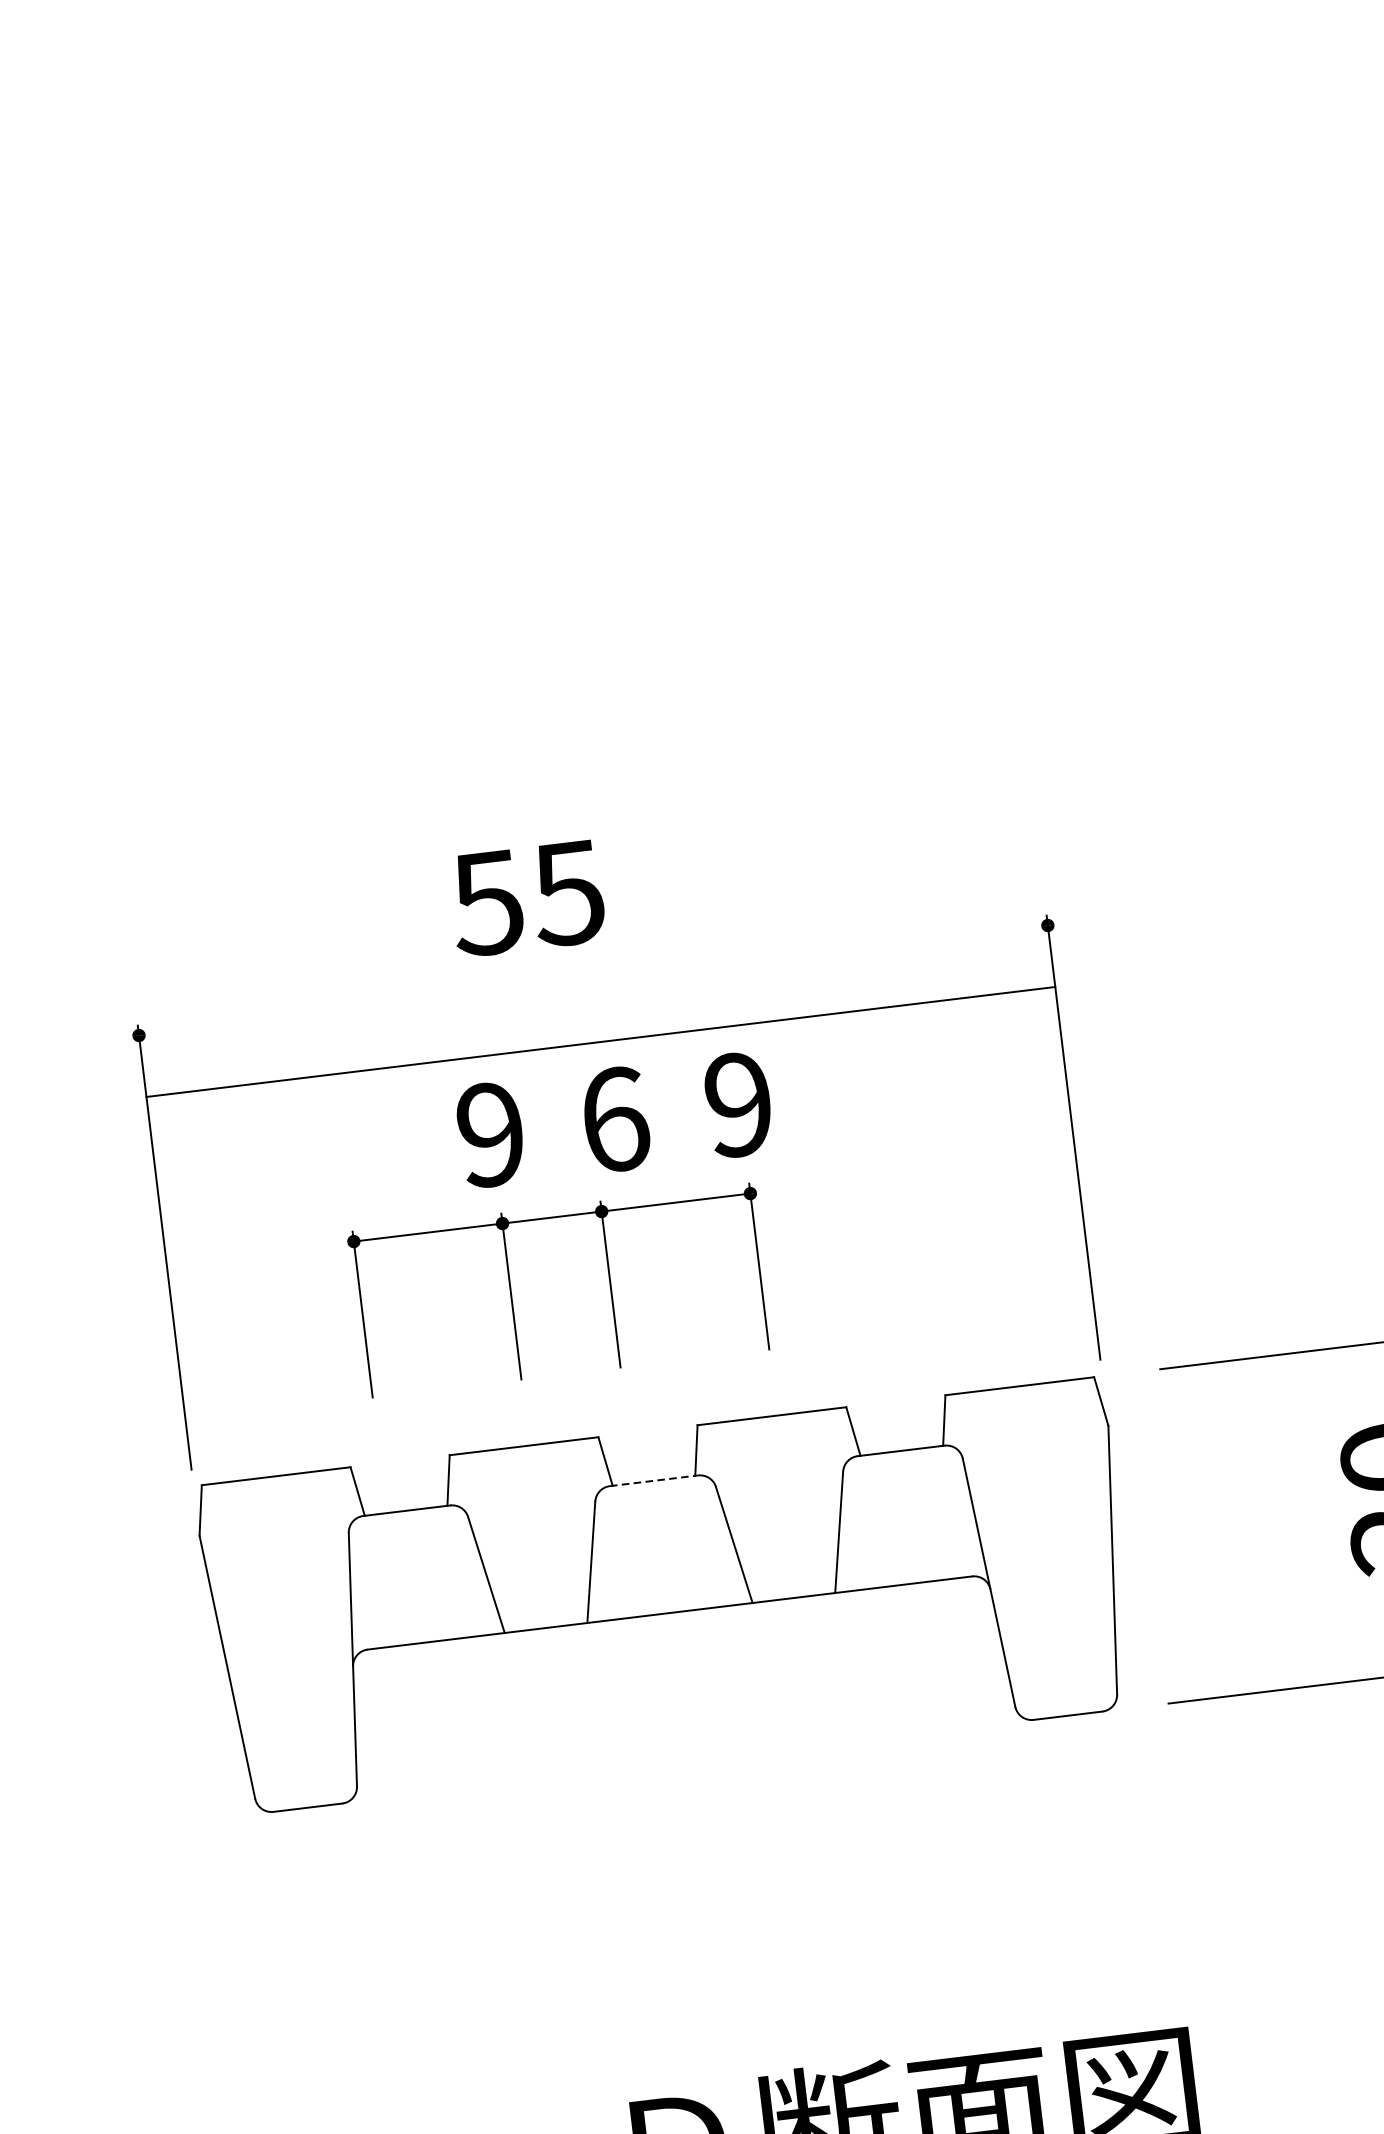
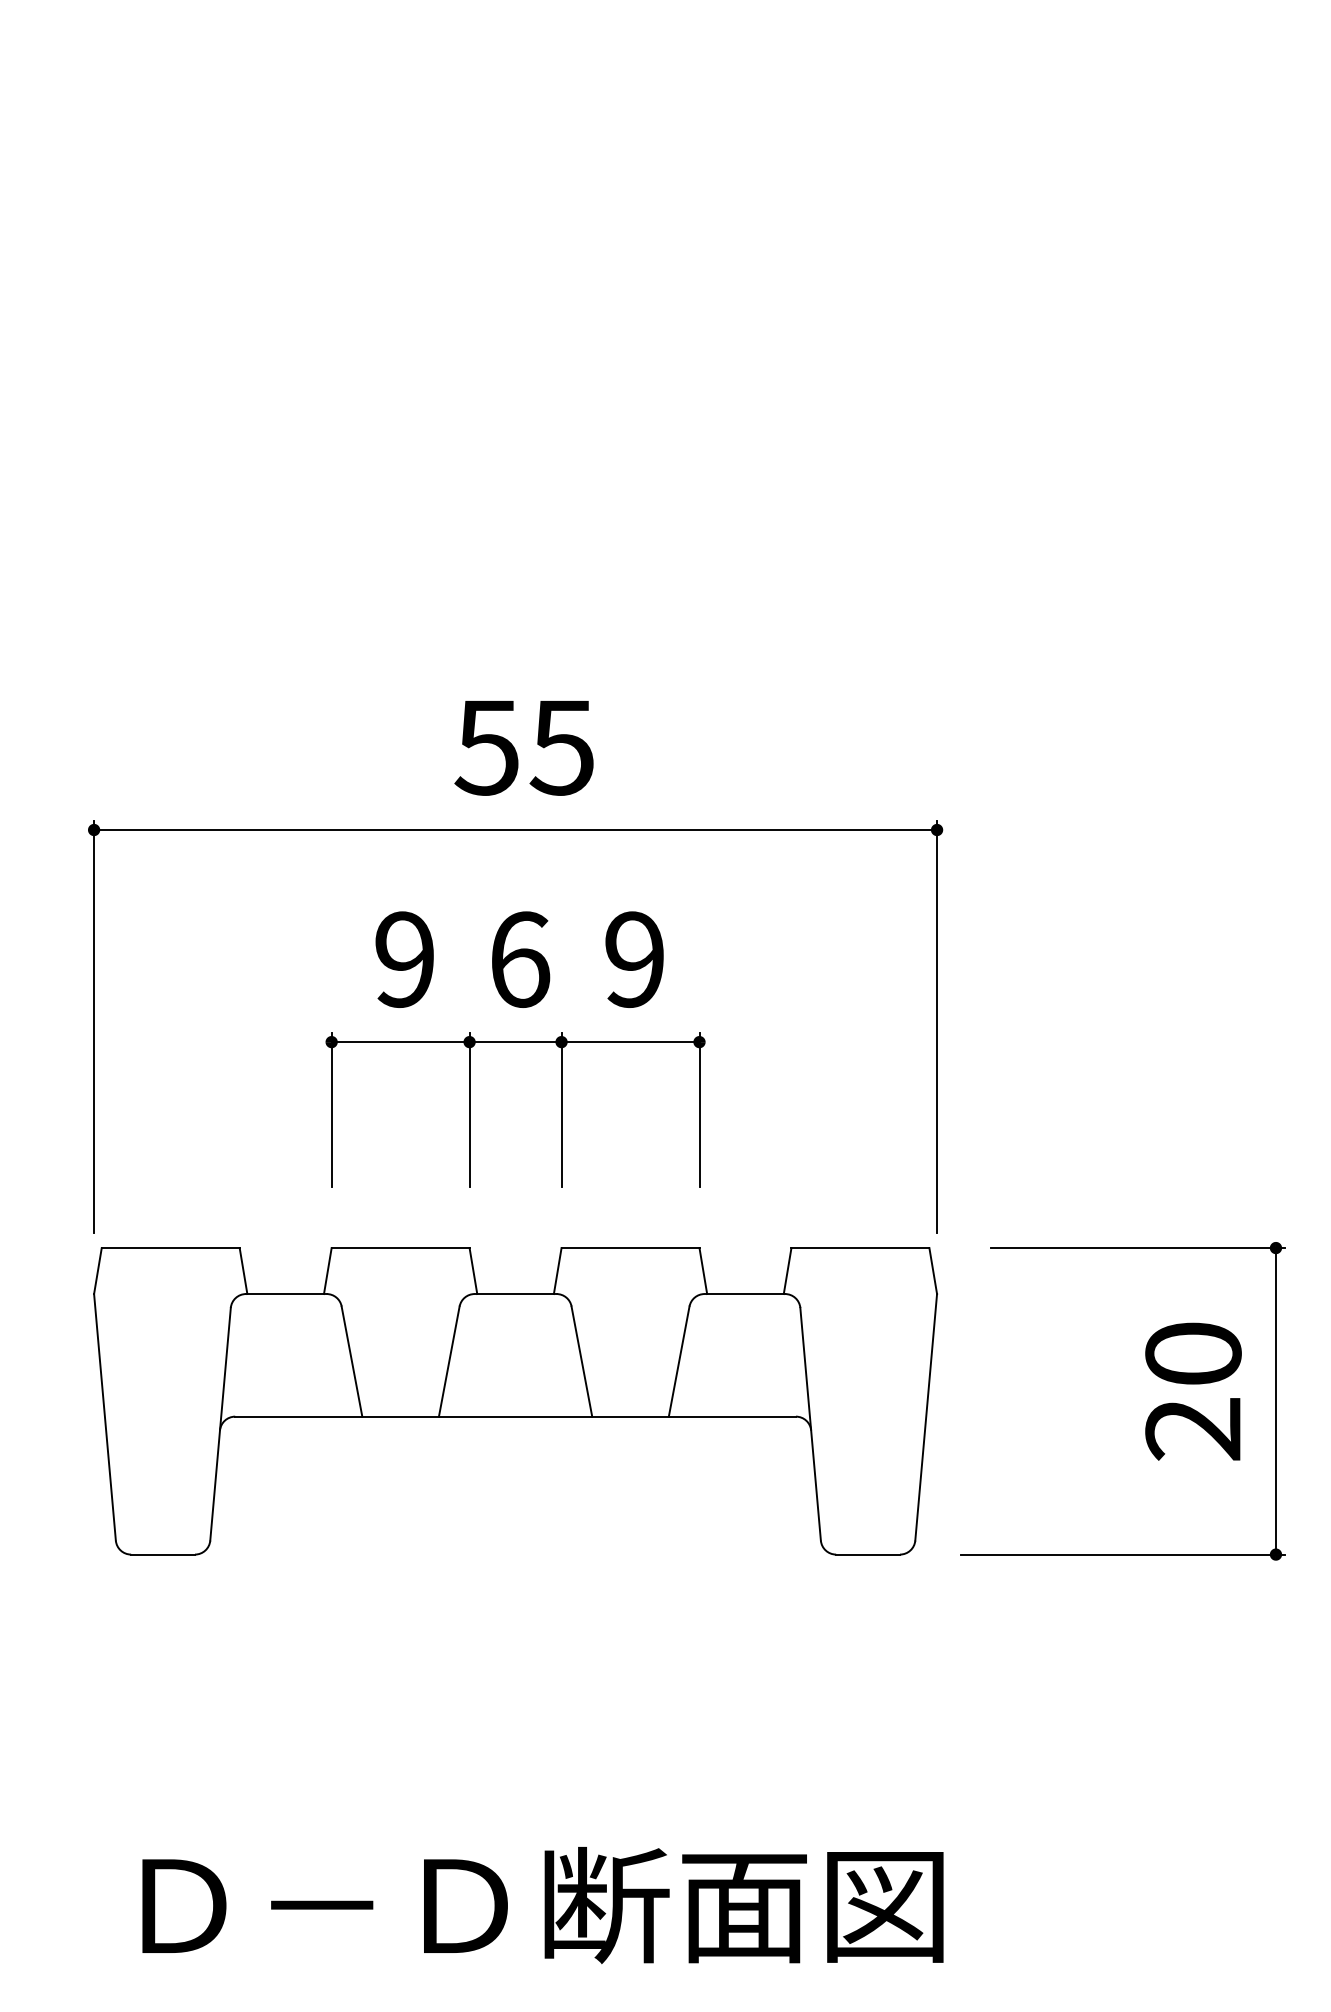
text: (526, 899) -> (523, 748), moved
line: (600, 1042) -> (515, 830), moved
part: (512, 1296) -> (470, 1109), moved
line: (653, 1481) -> (515, 1294), dashed -> solid

